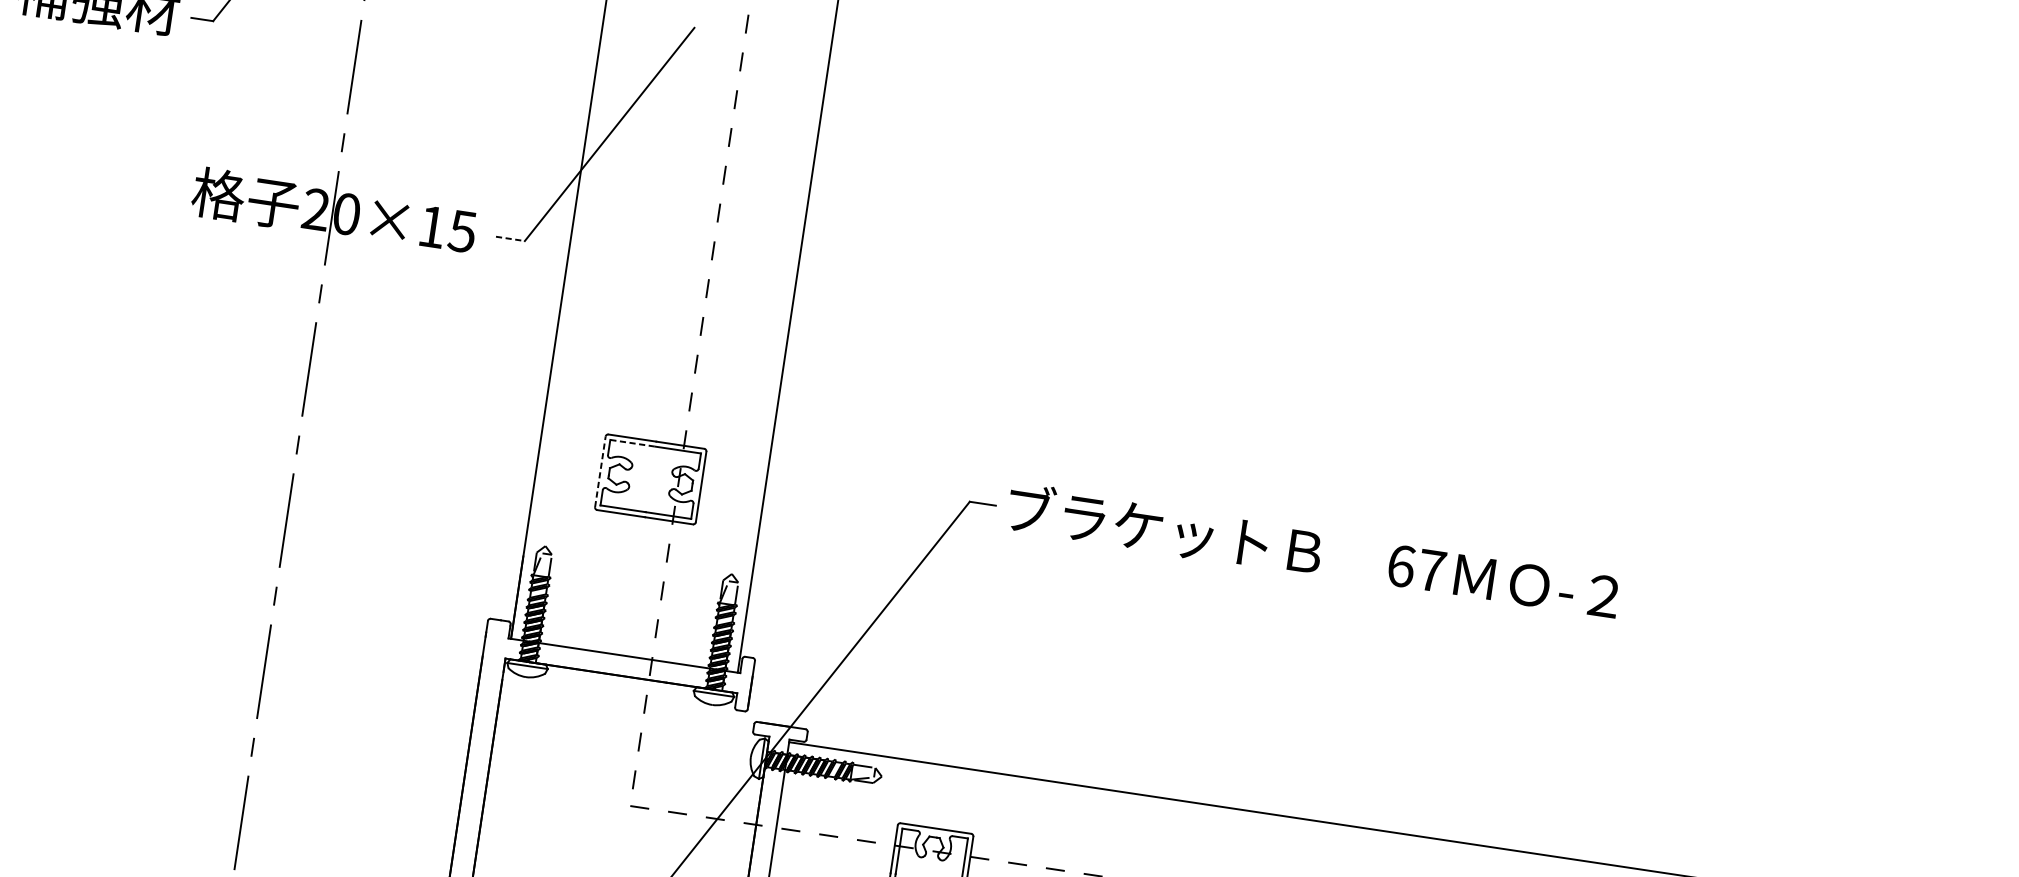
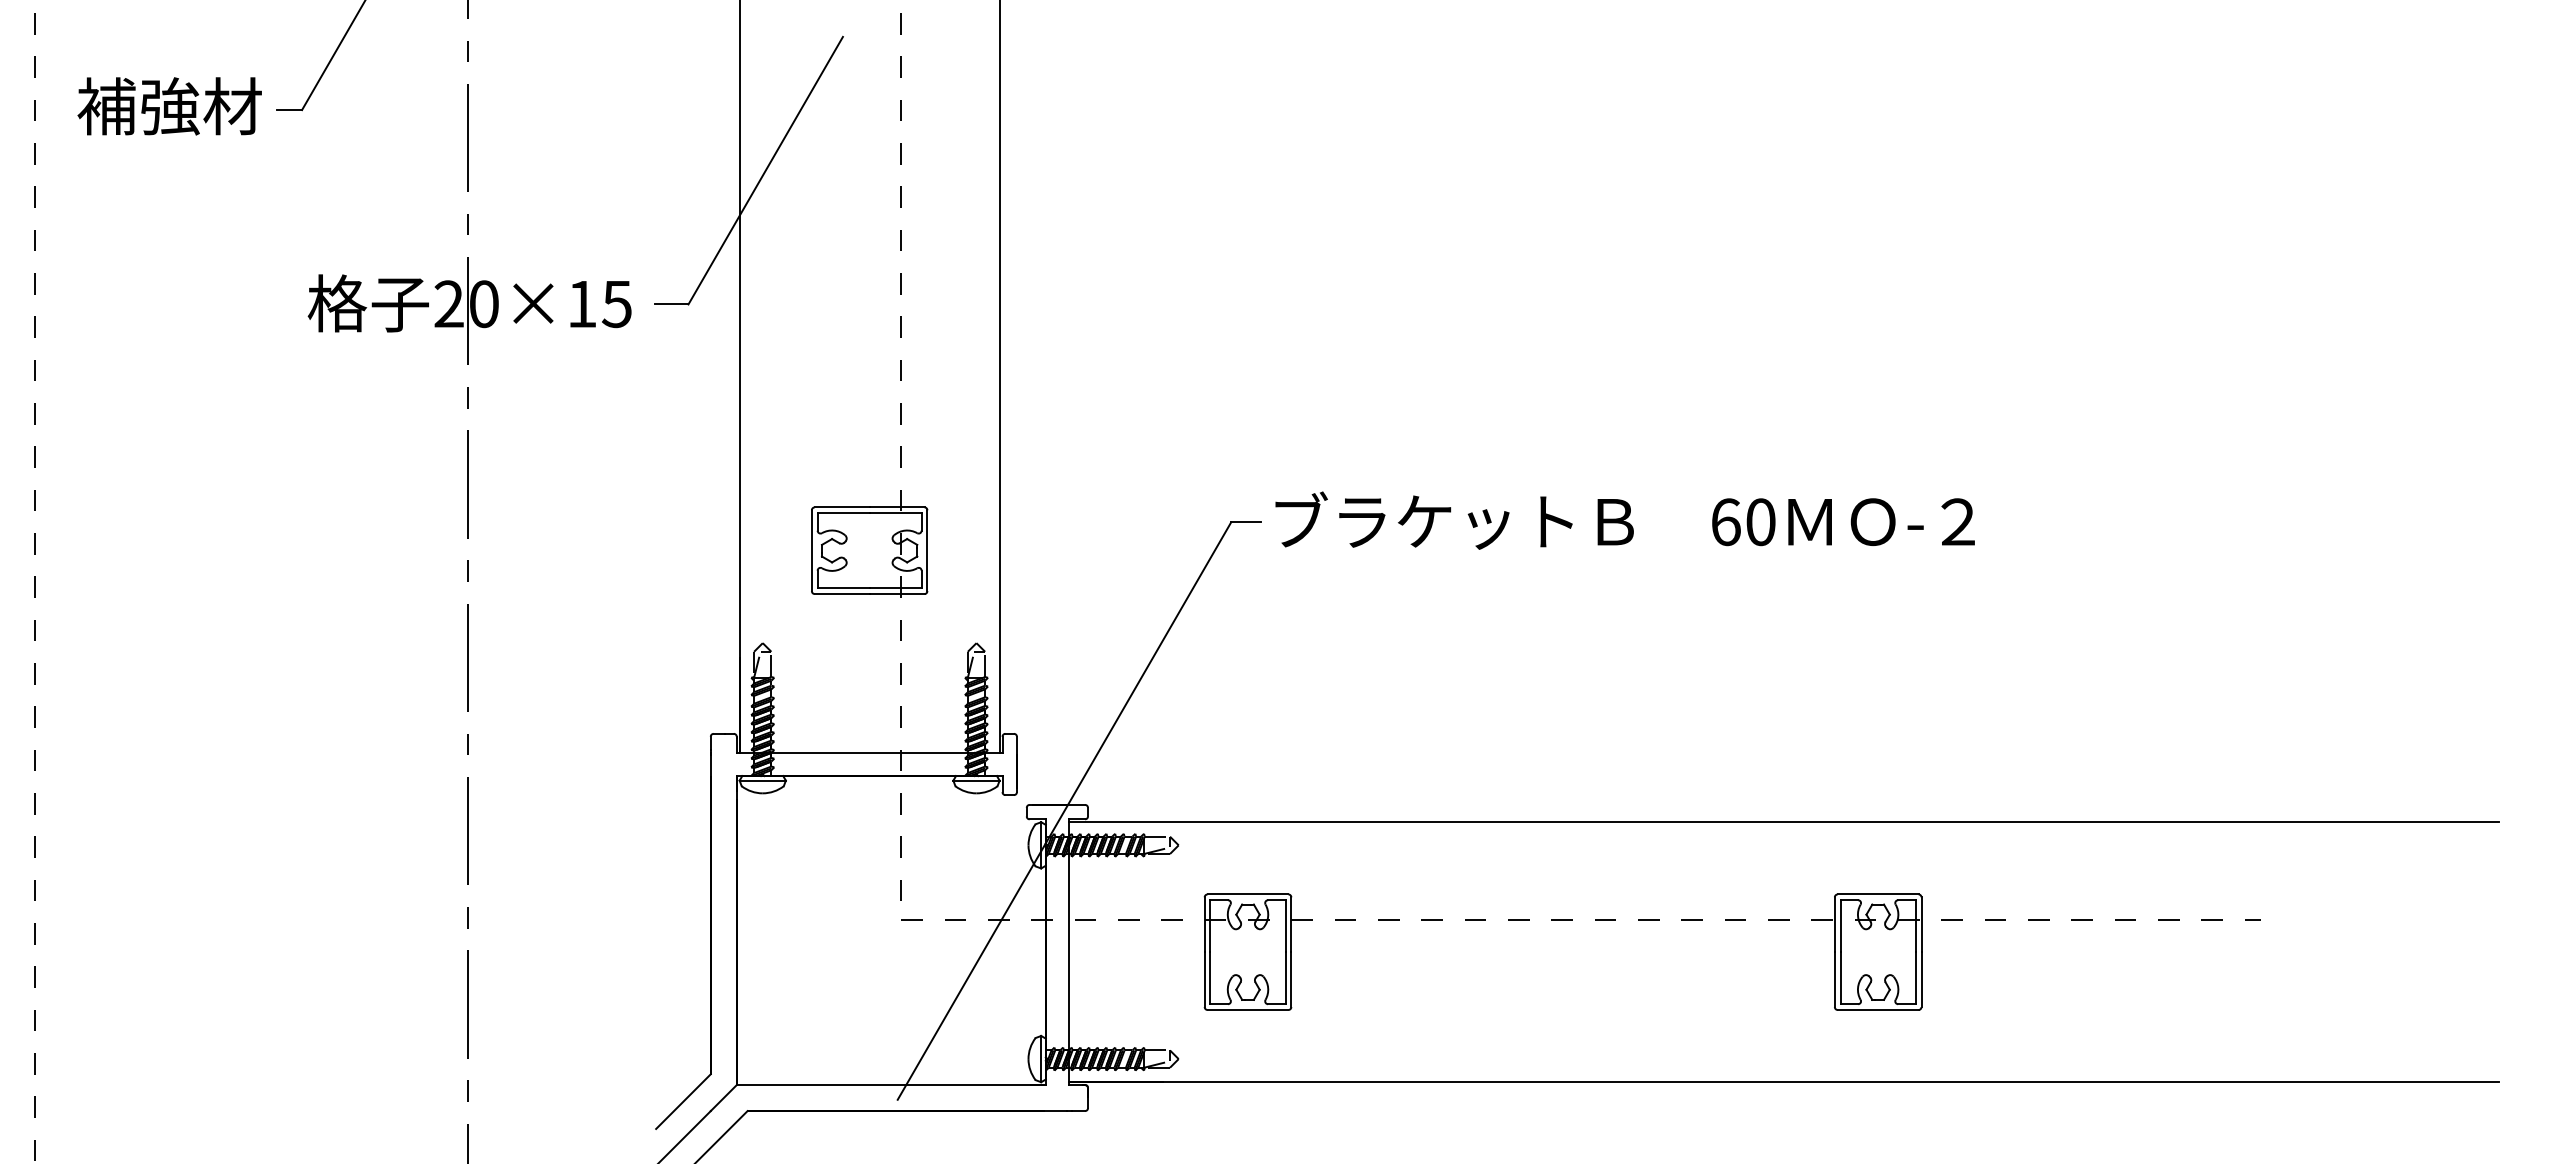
line: (510, 238) -> (671, 304), dashed -> solid
line: (632, 443) -> (843, 513), dashed -> solid
line: (600, 471) -> (811, 550), dashed -> solid
text: (1431, 570) -> (1760, 522), 67 -> 60

